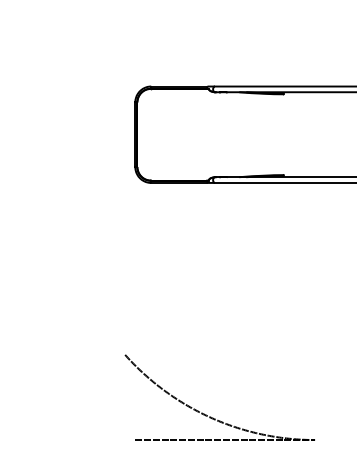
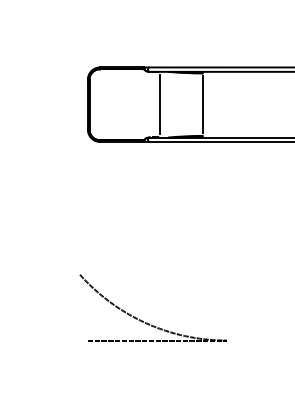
line: (228, 134) -> (159, 104), added
line: (283, 134) -> (202, 104), added

